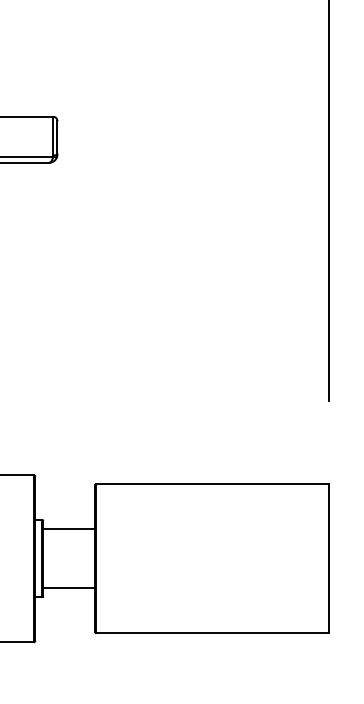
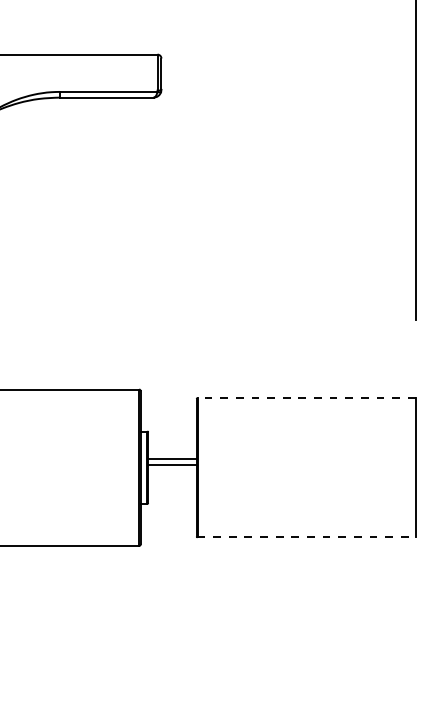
line: (212, 484) -> (306, 398), solid -> dashed
line: (69, 529) -> (172, 459), moved
line: (69, 588) -> (172, 465), moved
line: (213, 633) -> (307, 537), solid -> dashed

